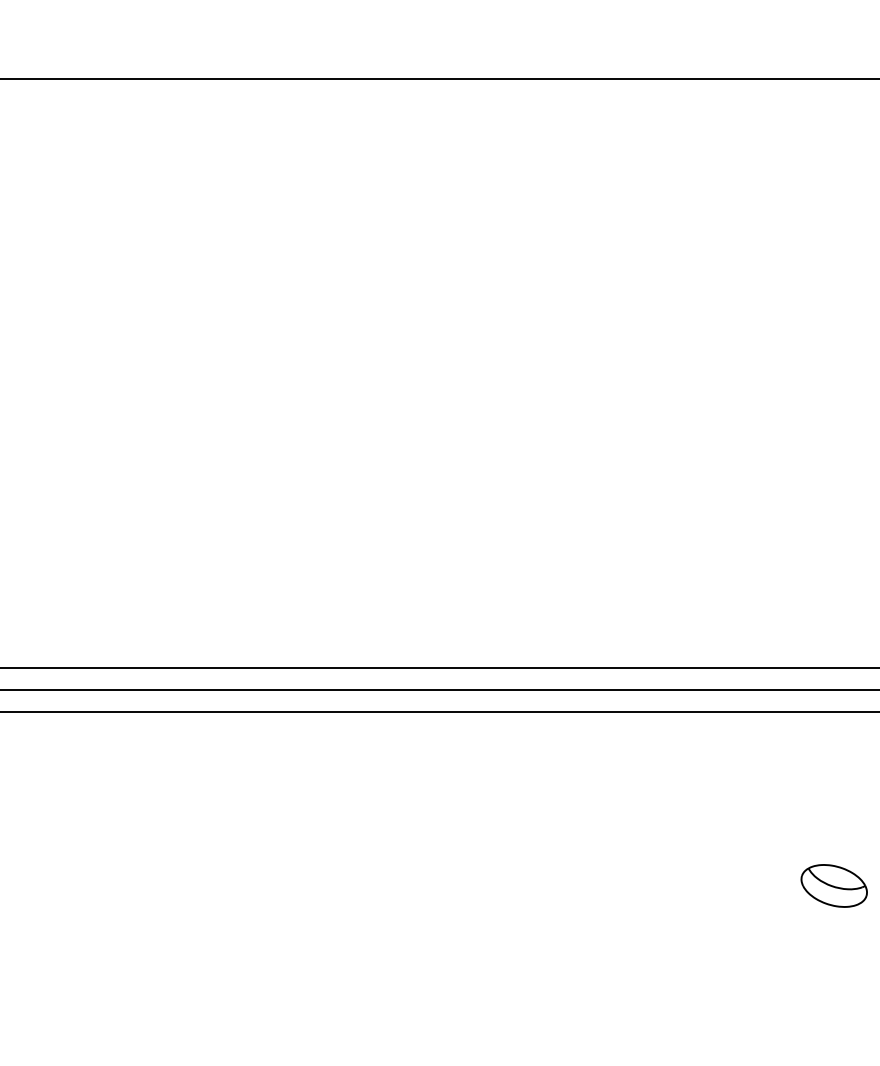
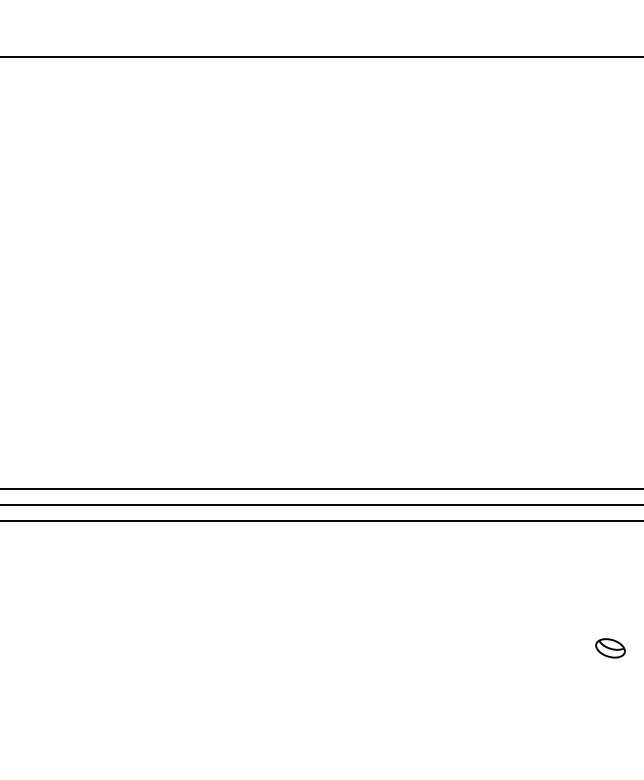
part: (833, 885) -> (610, 648), size x0.6

